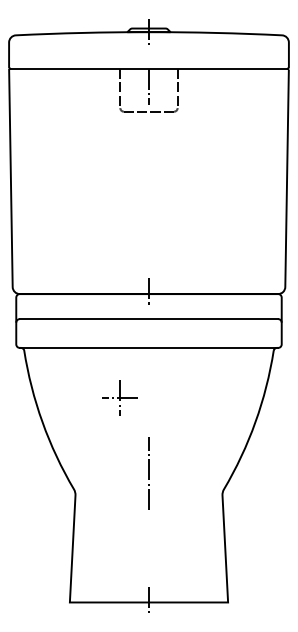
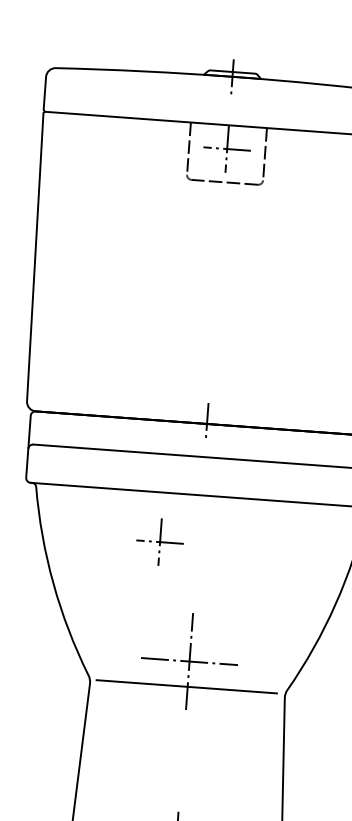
line: (148, 86) -> (226, 148), added
part: (119, 397) -> (159, 540), moved
line: (148, 473) -> (188, 661), added
line: (148, 492) -> (187, 686), added

